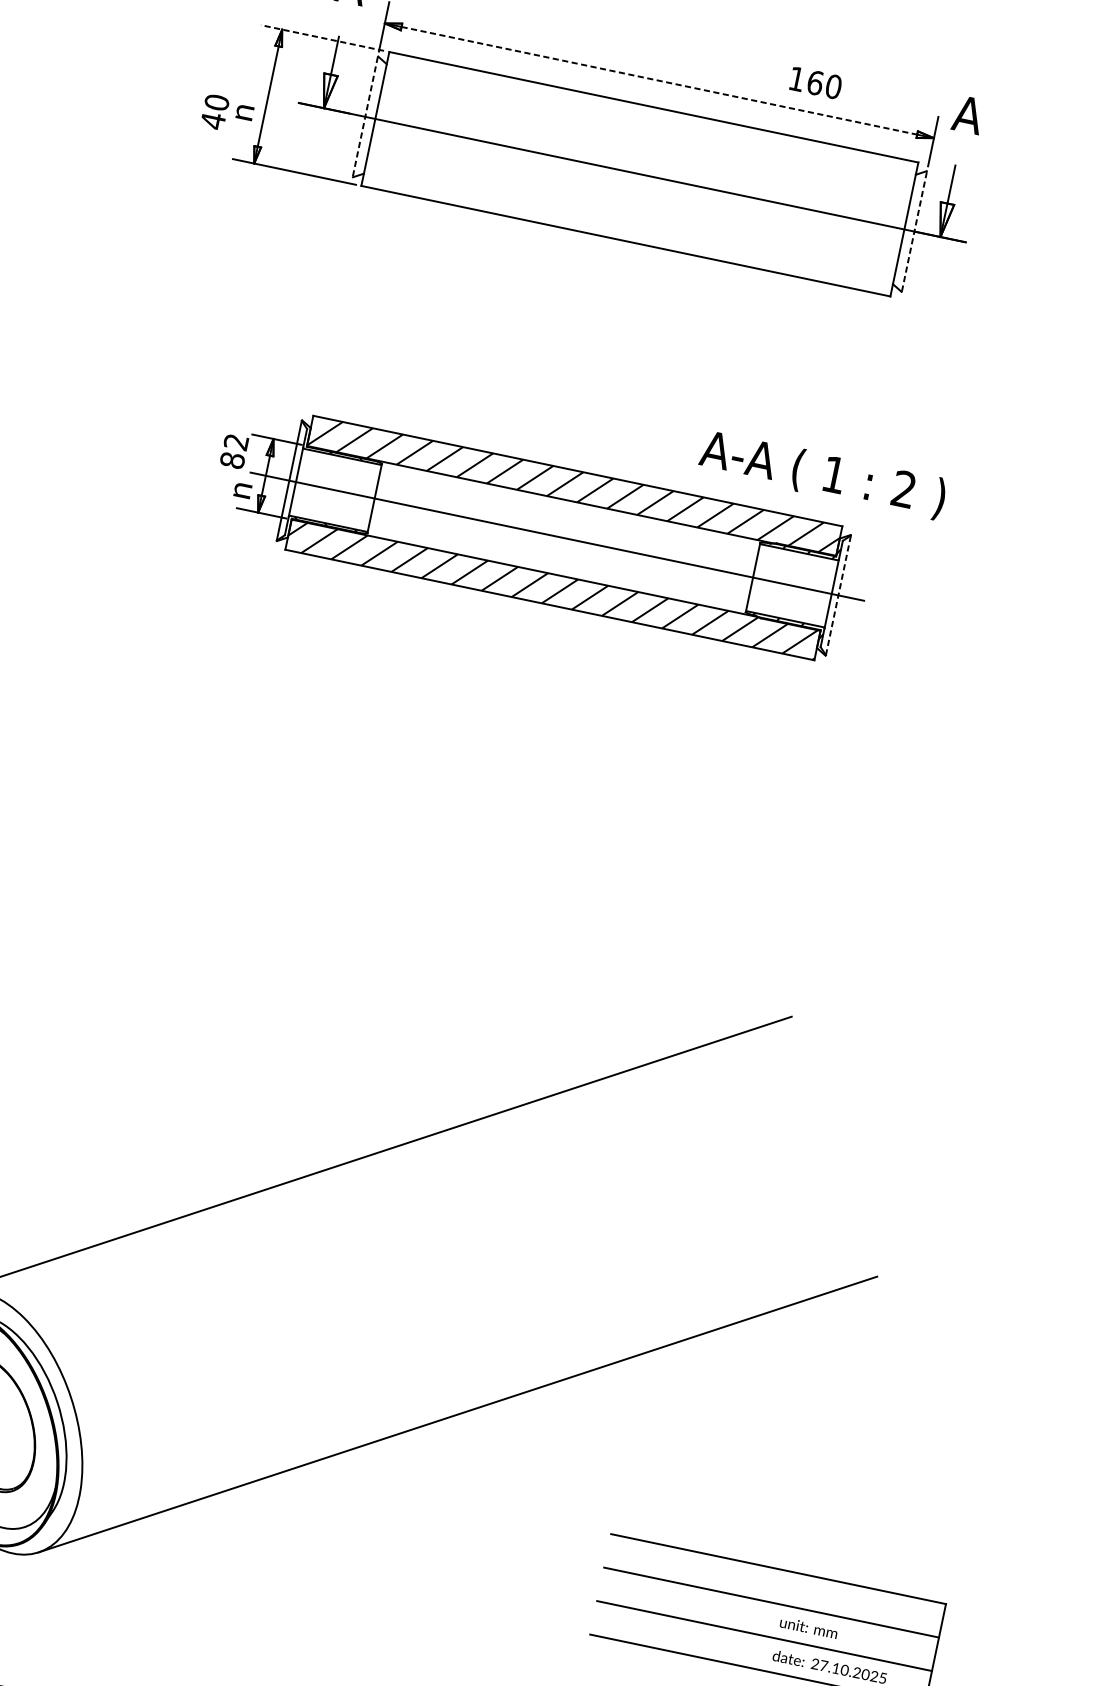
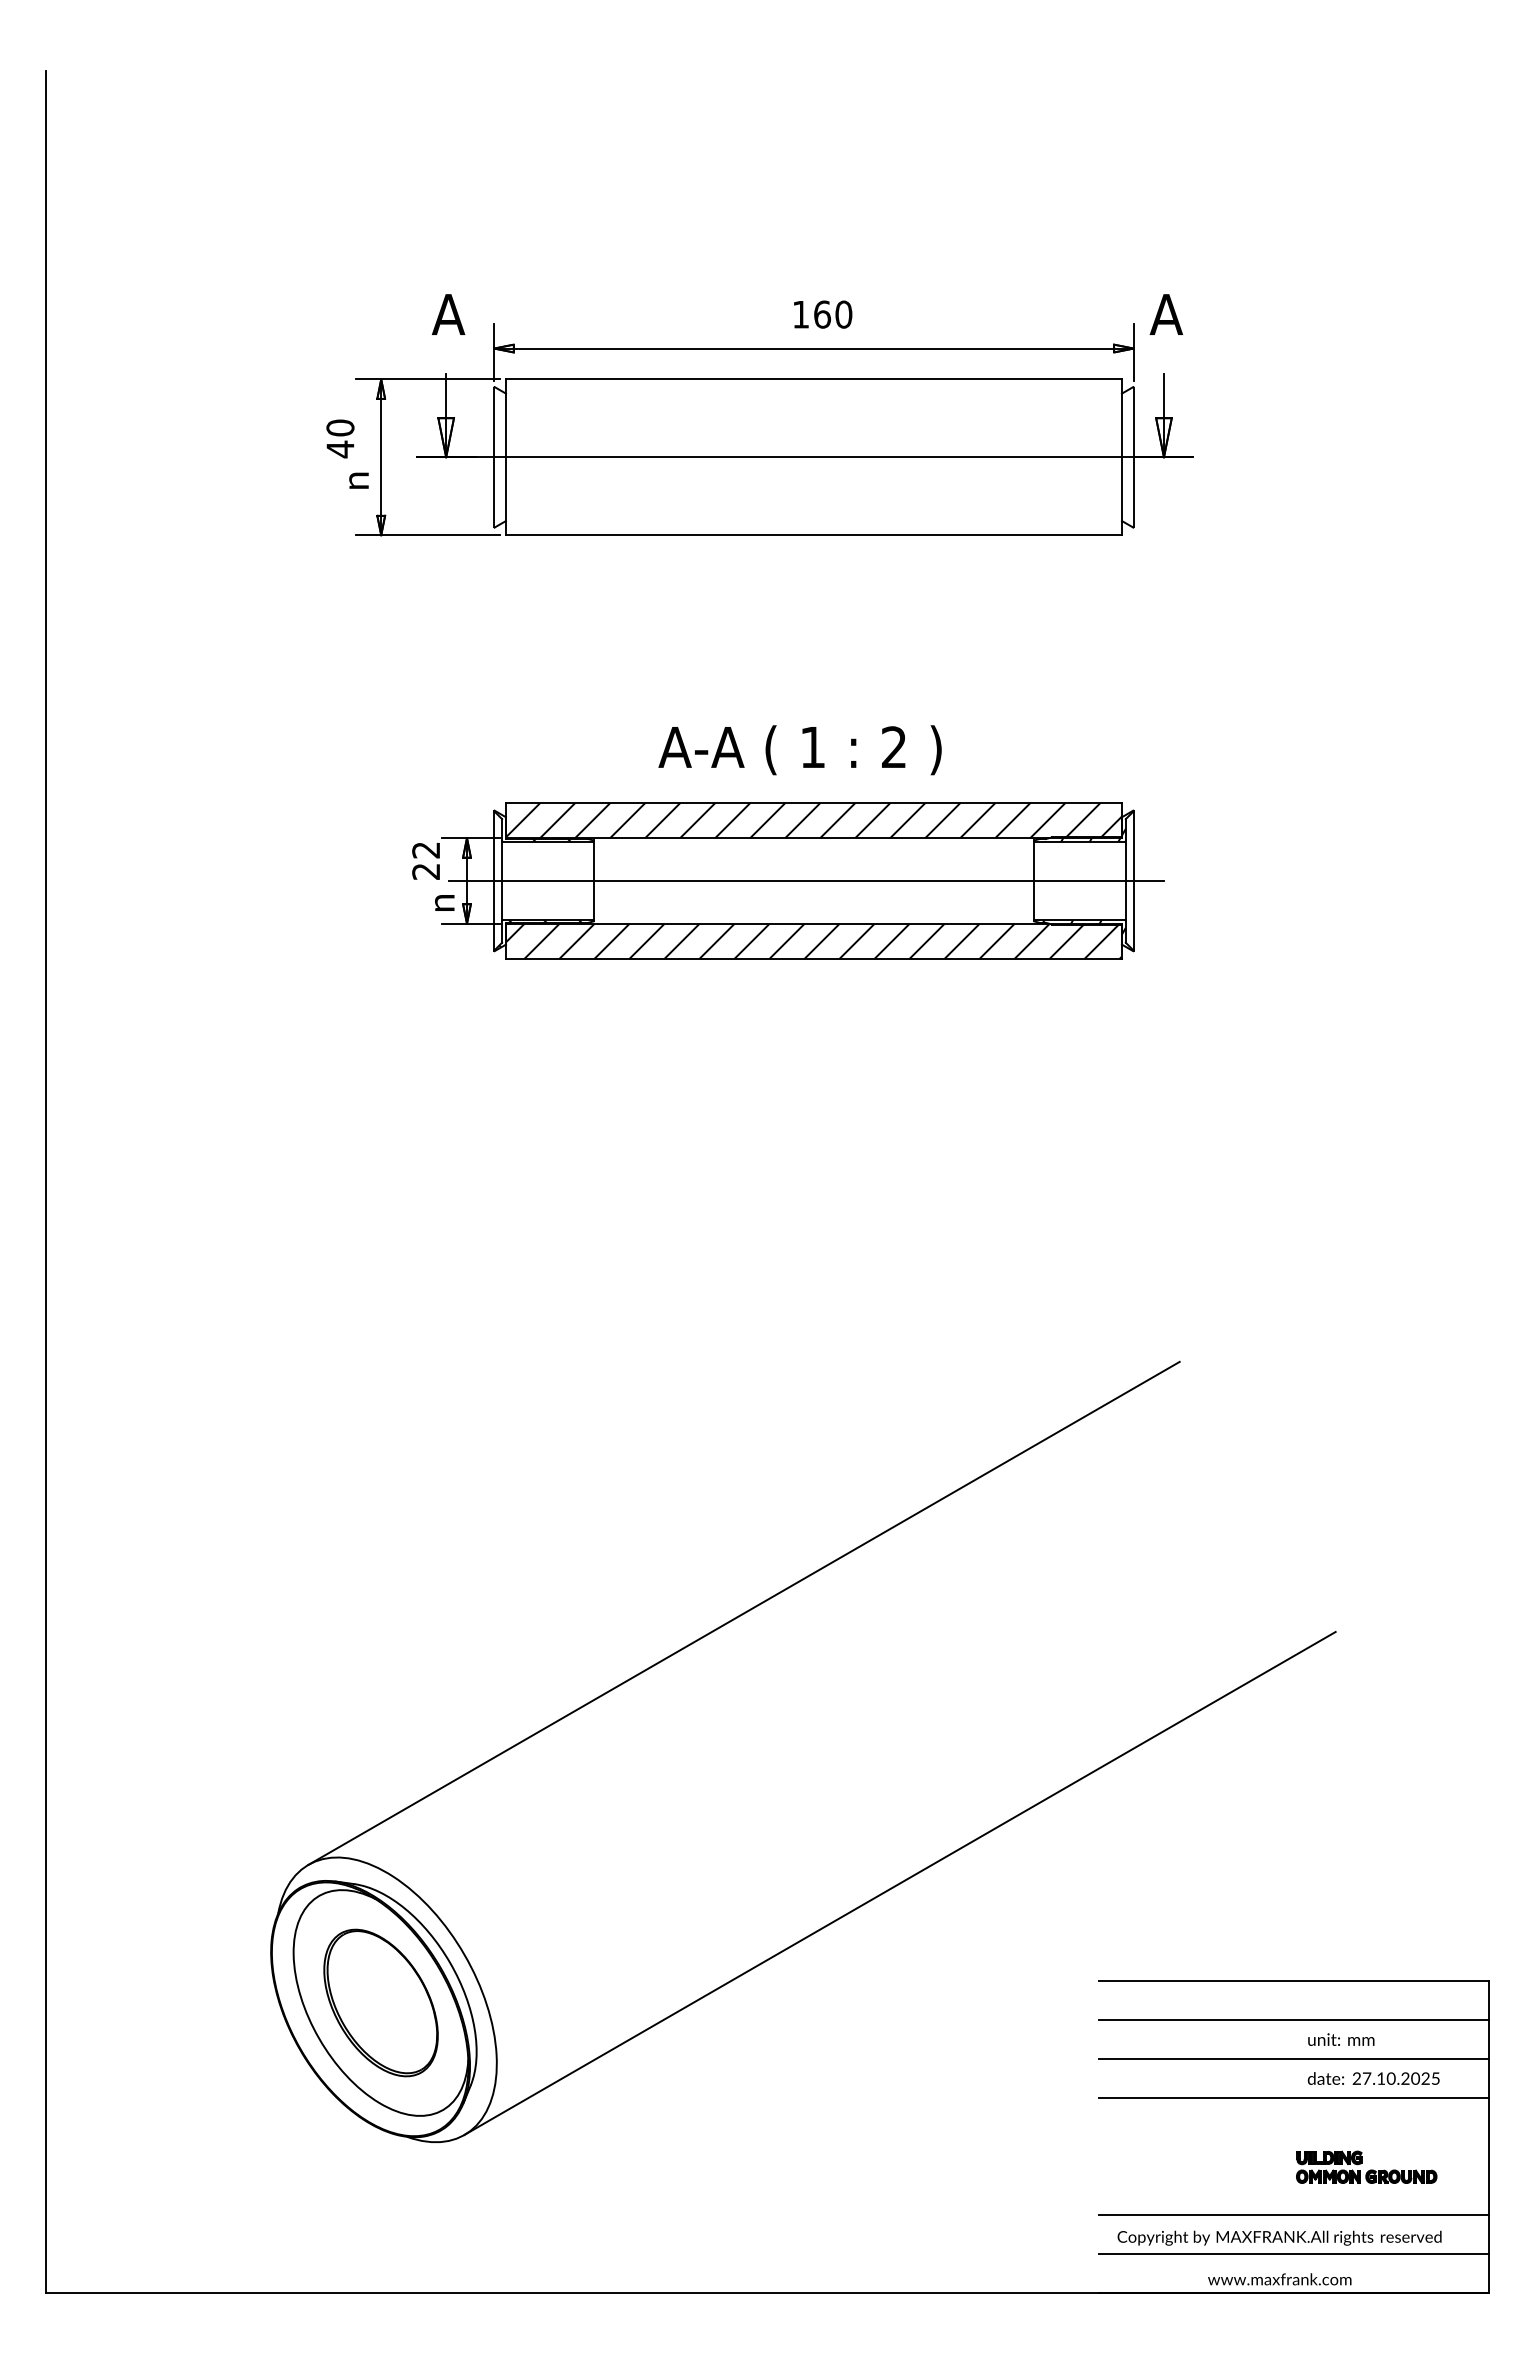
line: (322, 38) -> (428, 379), dashed -> solid
line: (659, 80) -> (814, 348), dashed -> solid
text: (816, 83) -> (823, 314), moved
text: (215, 111) -> (340, 438), moved
line: (365, 117) -> (494, 457), dashed -> solid
line: (914, 231) -> (1133, 457), dashed -> solid
text: (232, 460) -> (426, 871), 82 -> 22
text: (822, 475) -> (799, 750), moved
line: (838, 595) -> (1133, 880), dashed -> solid

